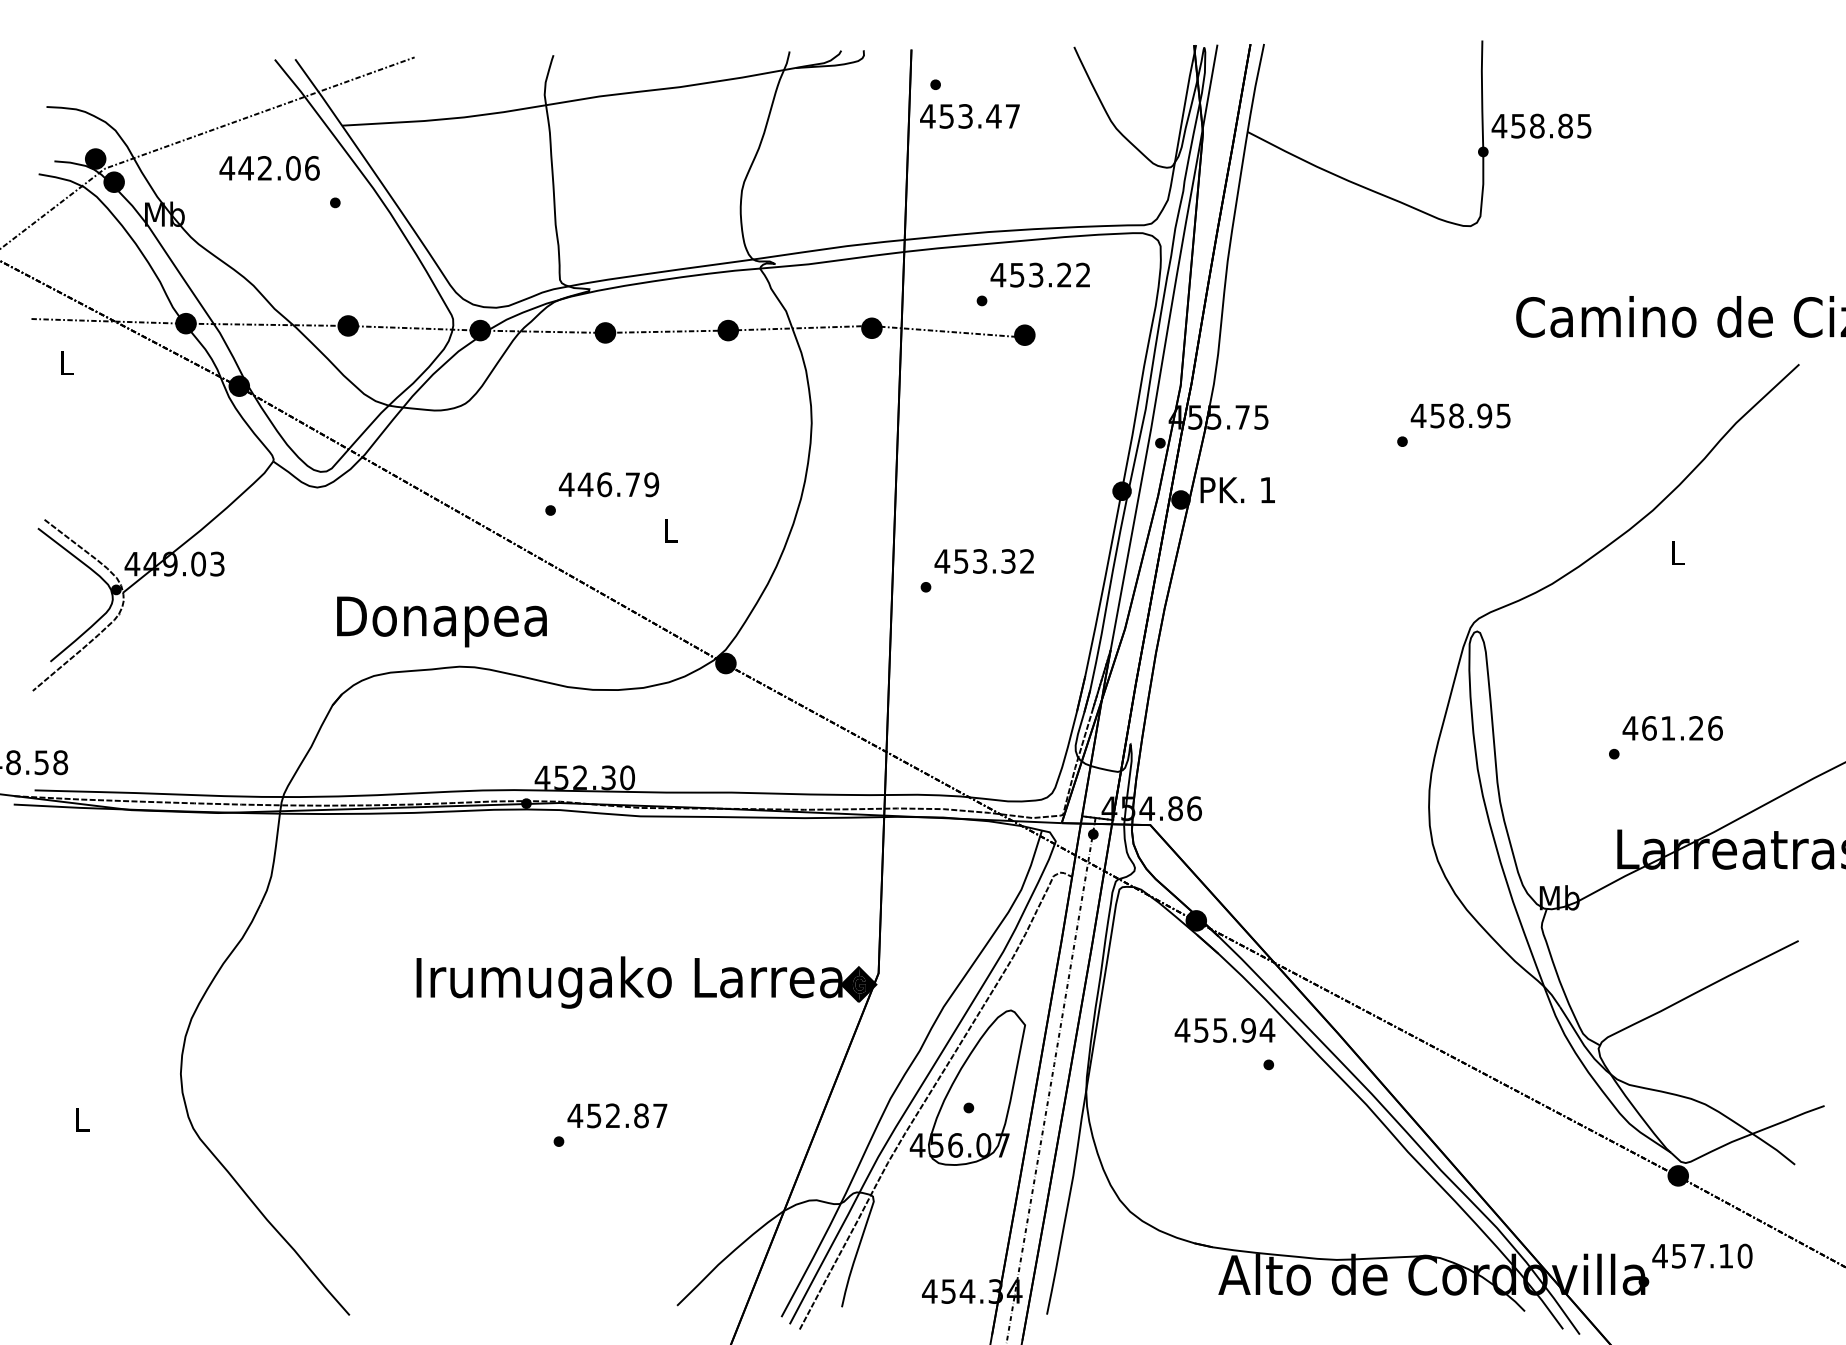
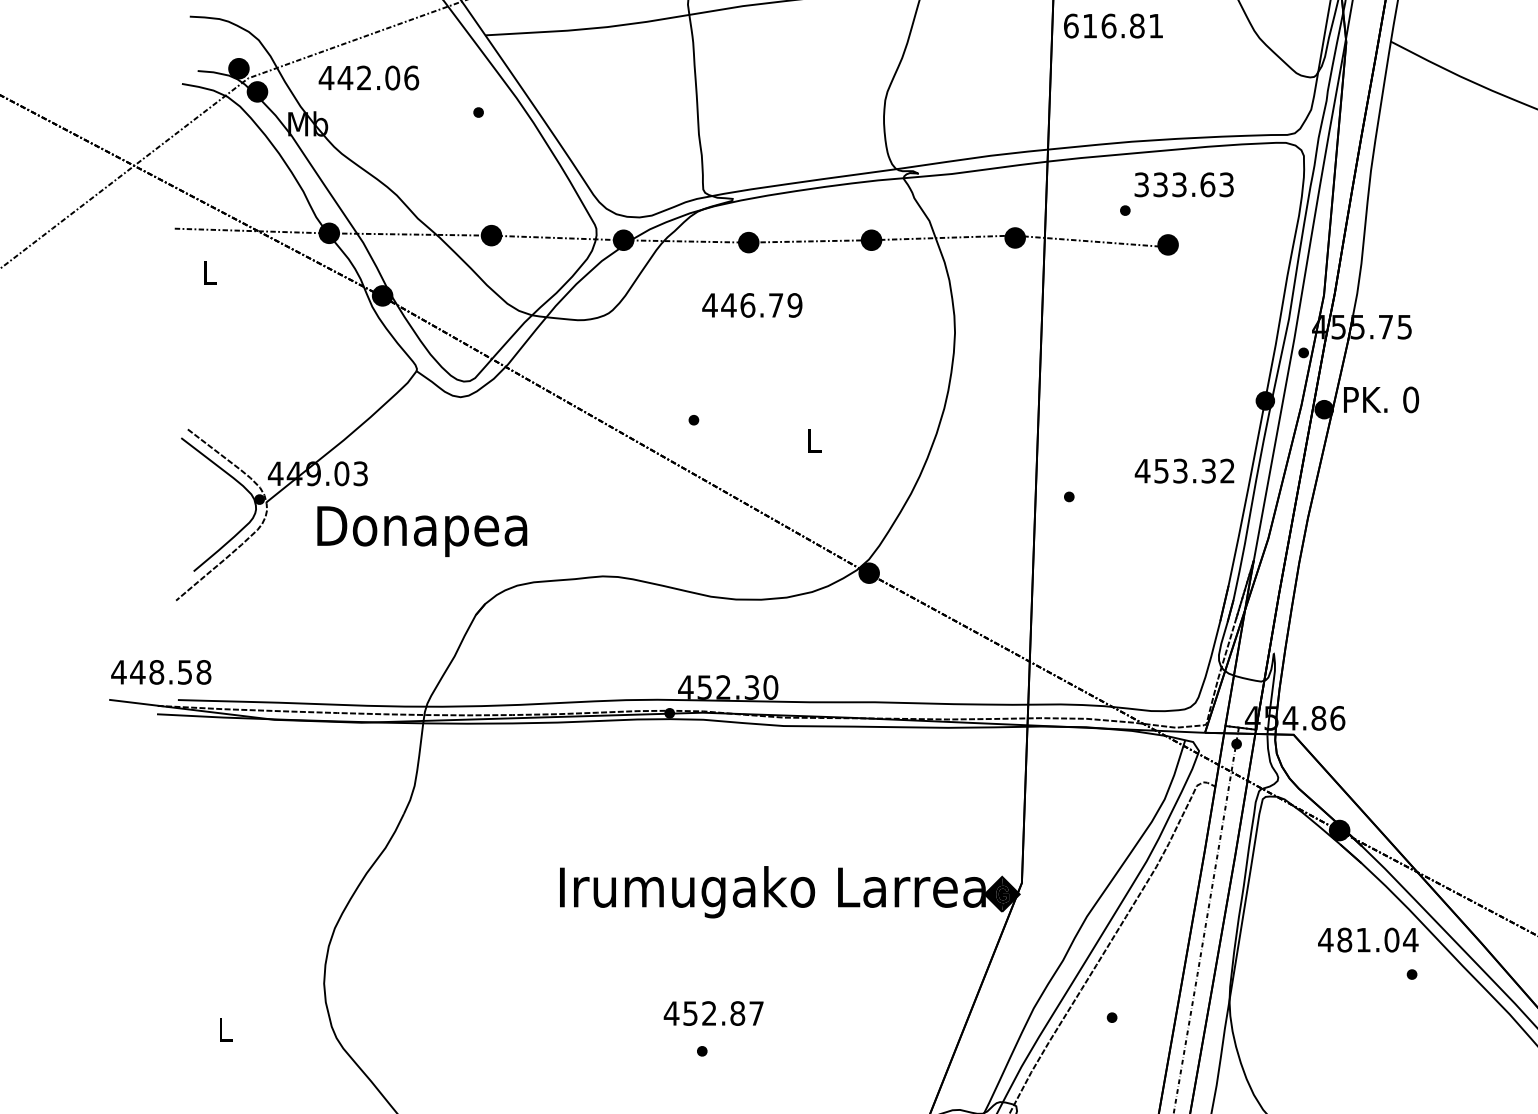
text: (969, 116) -> (1112, 26), 453.47 -> 616.81
text: (269, 168) -> (368, 78), moved
text: (1040, 274) -> (1183, 184), 453.22 -> 333.63
text: (609, 484) -> (752, 305), moved
text: (1267, 490) -> (1410, 400), 1 -> 0
text: (983, 561) -> (1183, 471), moved
text: (441, 621) -> (421, 531), moved
text: (1225, 1030) -> (1368, 940), 455.94 -> 481.04
part: (967, 1087) -> (1110, 997), removed
text: (617, 1115) -> (713, 1013), moved

